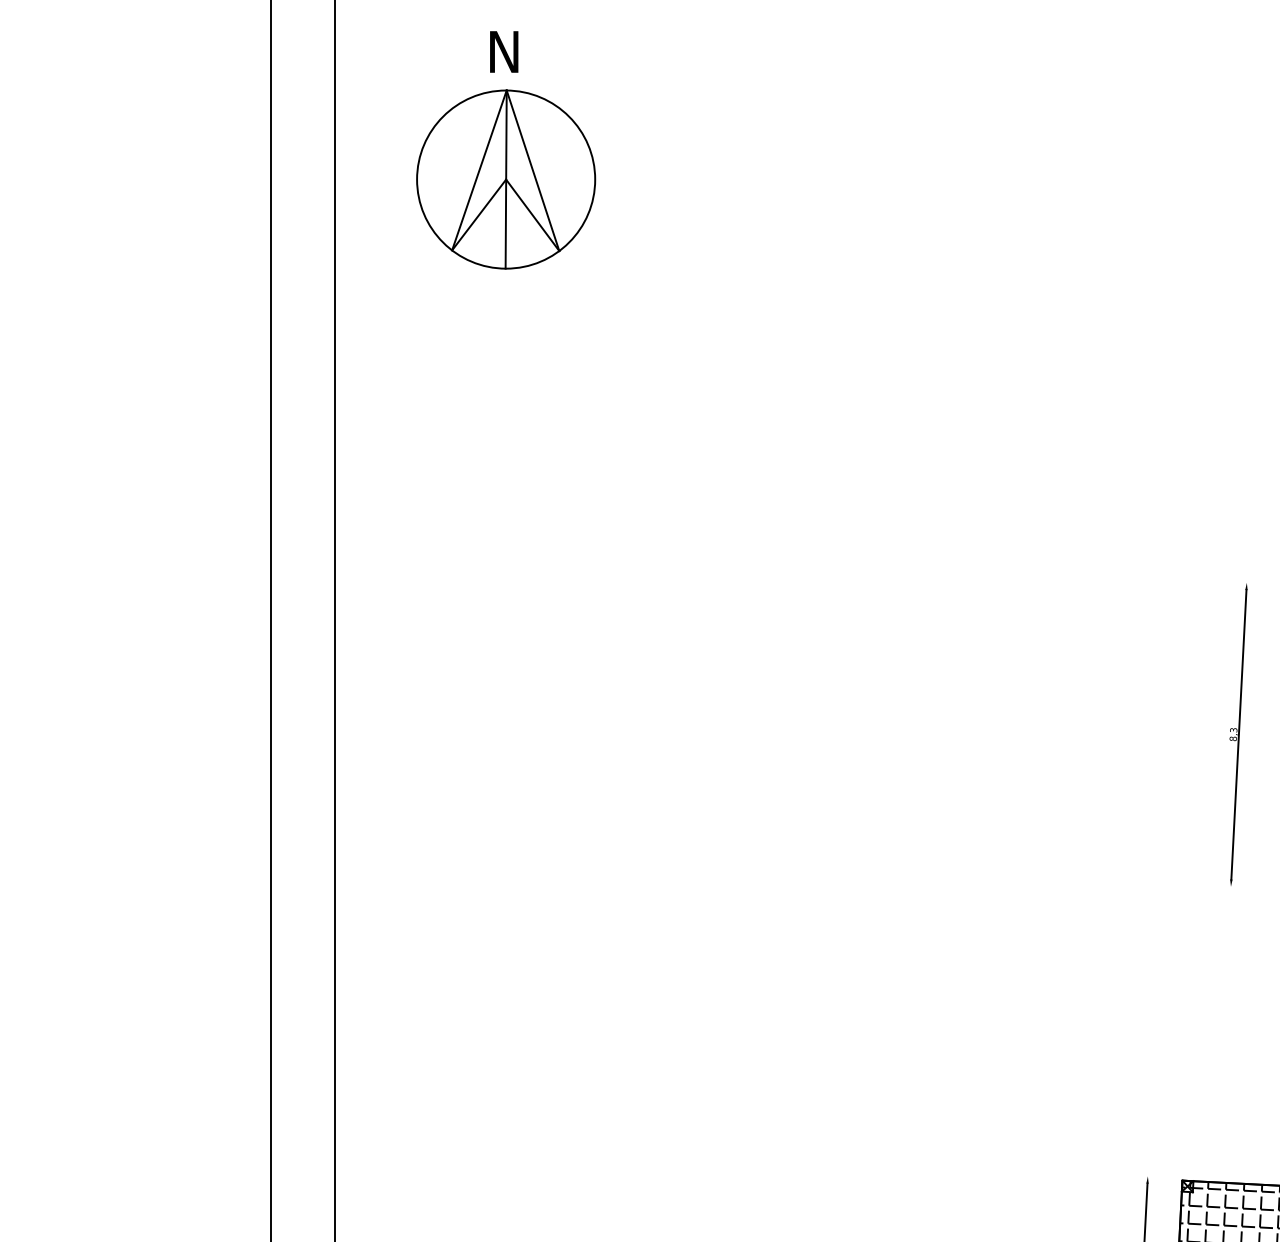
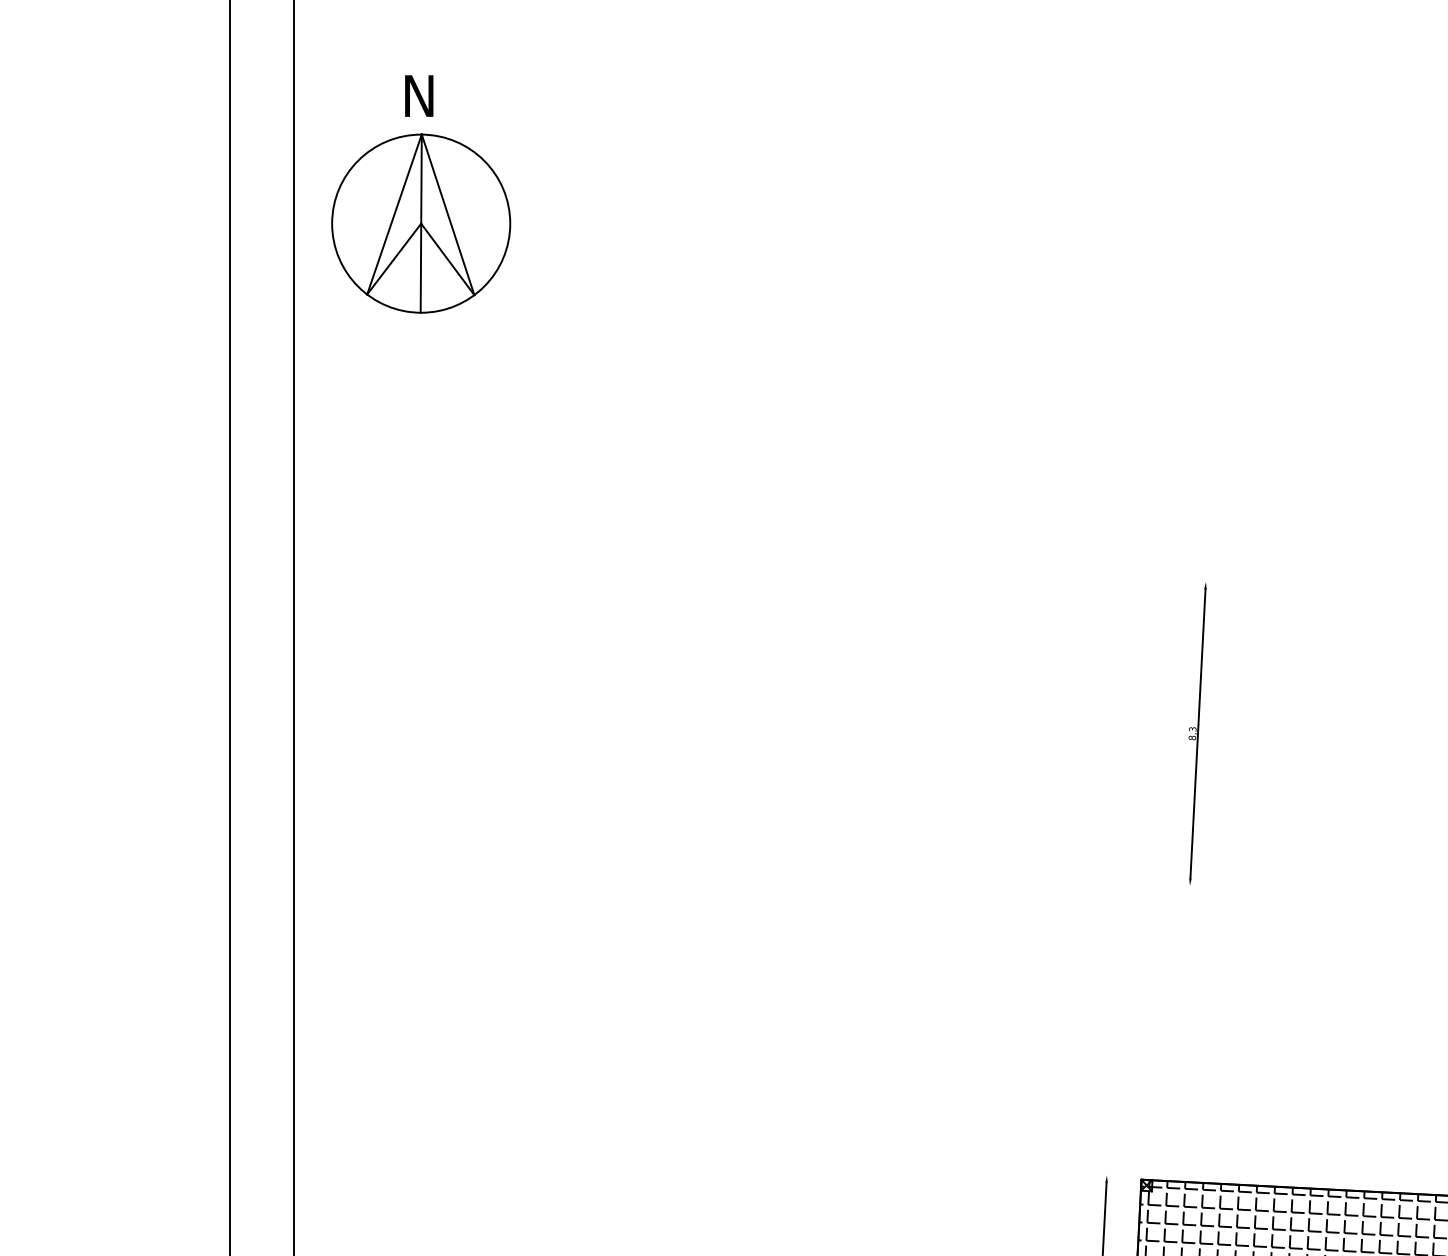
part: (506, 150) -> (421, 194), moved

